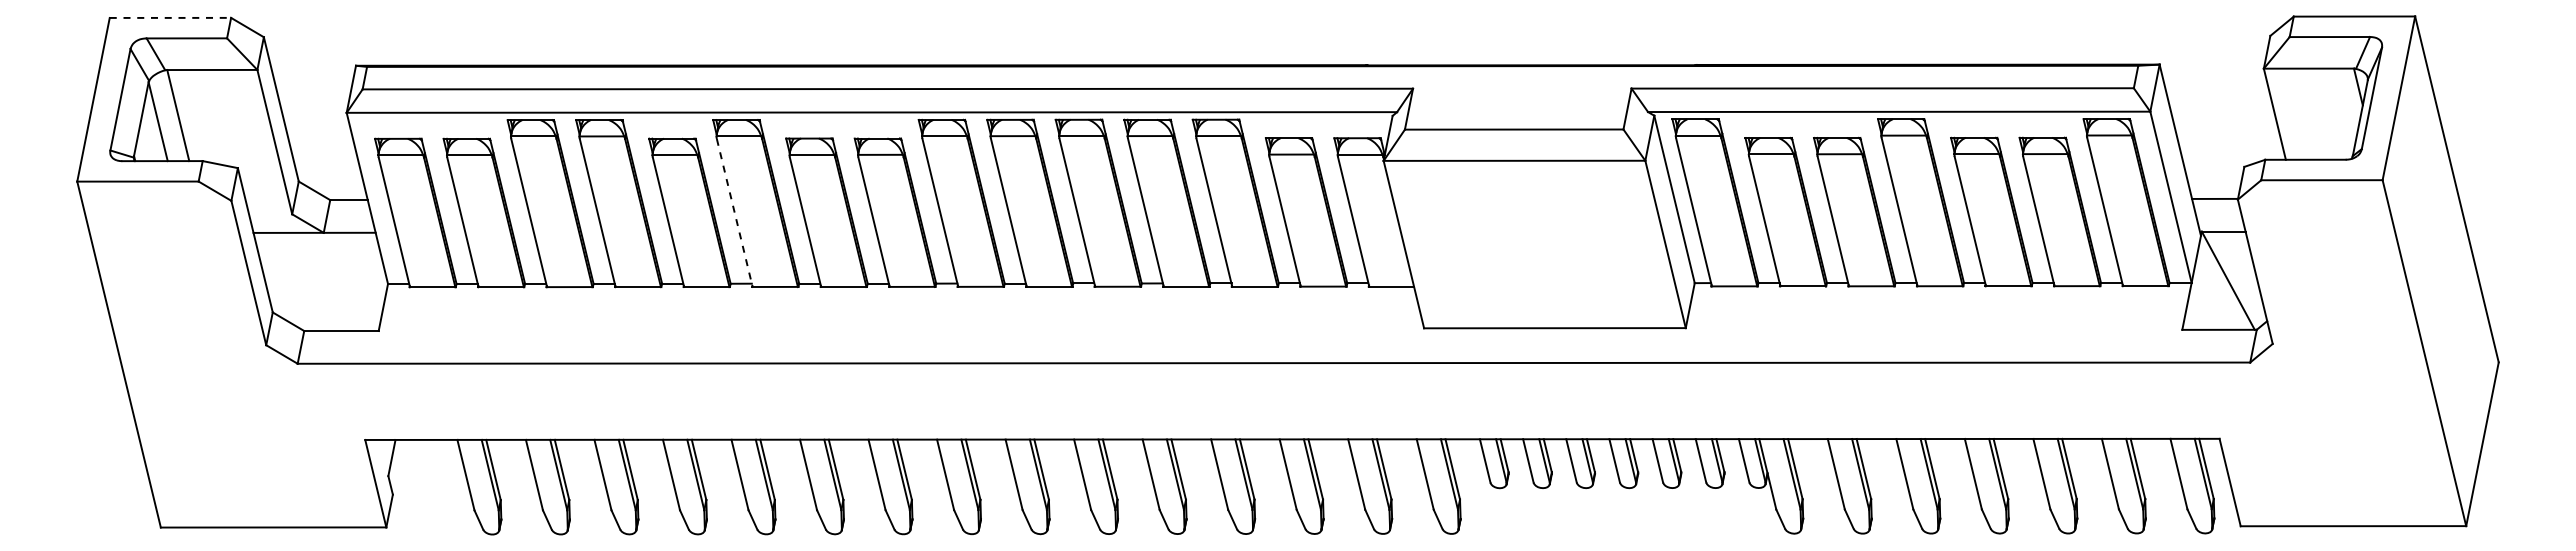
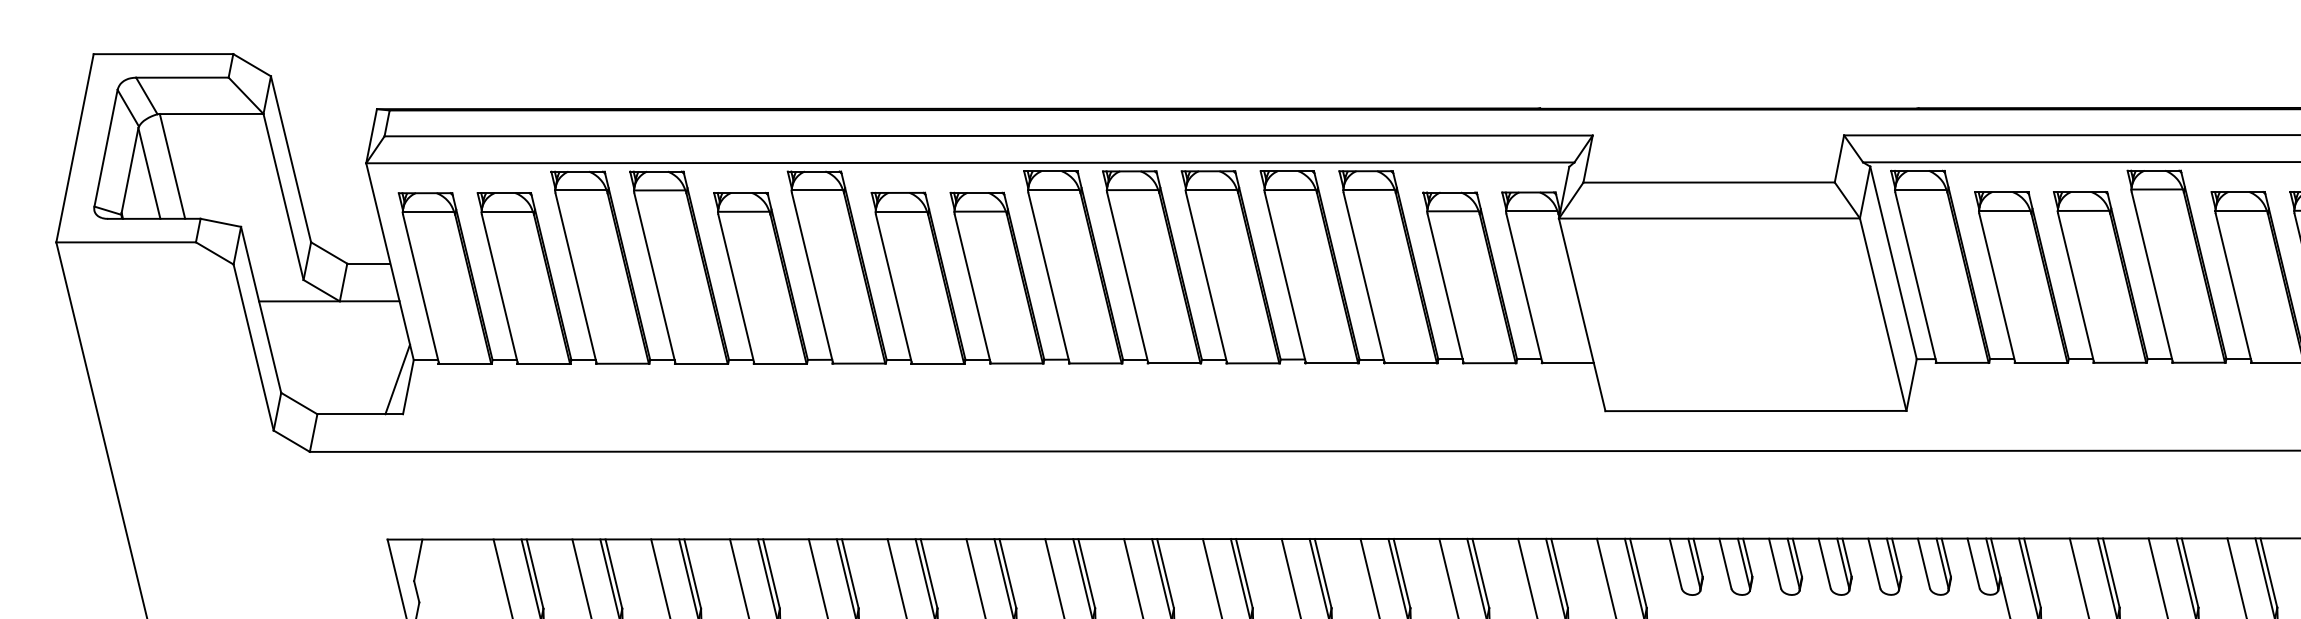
line: (170, 17) -> (163, 53), dashed -> solid
line: (734, 213) -> (812, 279), dashed -> solid
line: (373, 300) -> (397, 379), added

